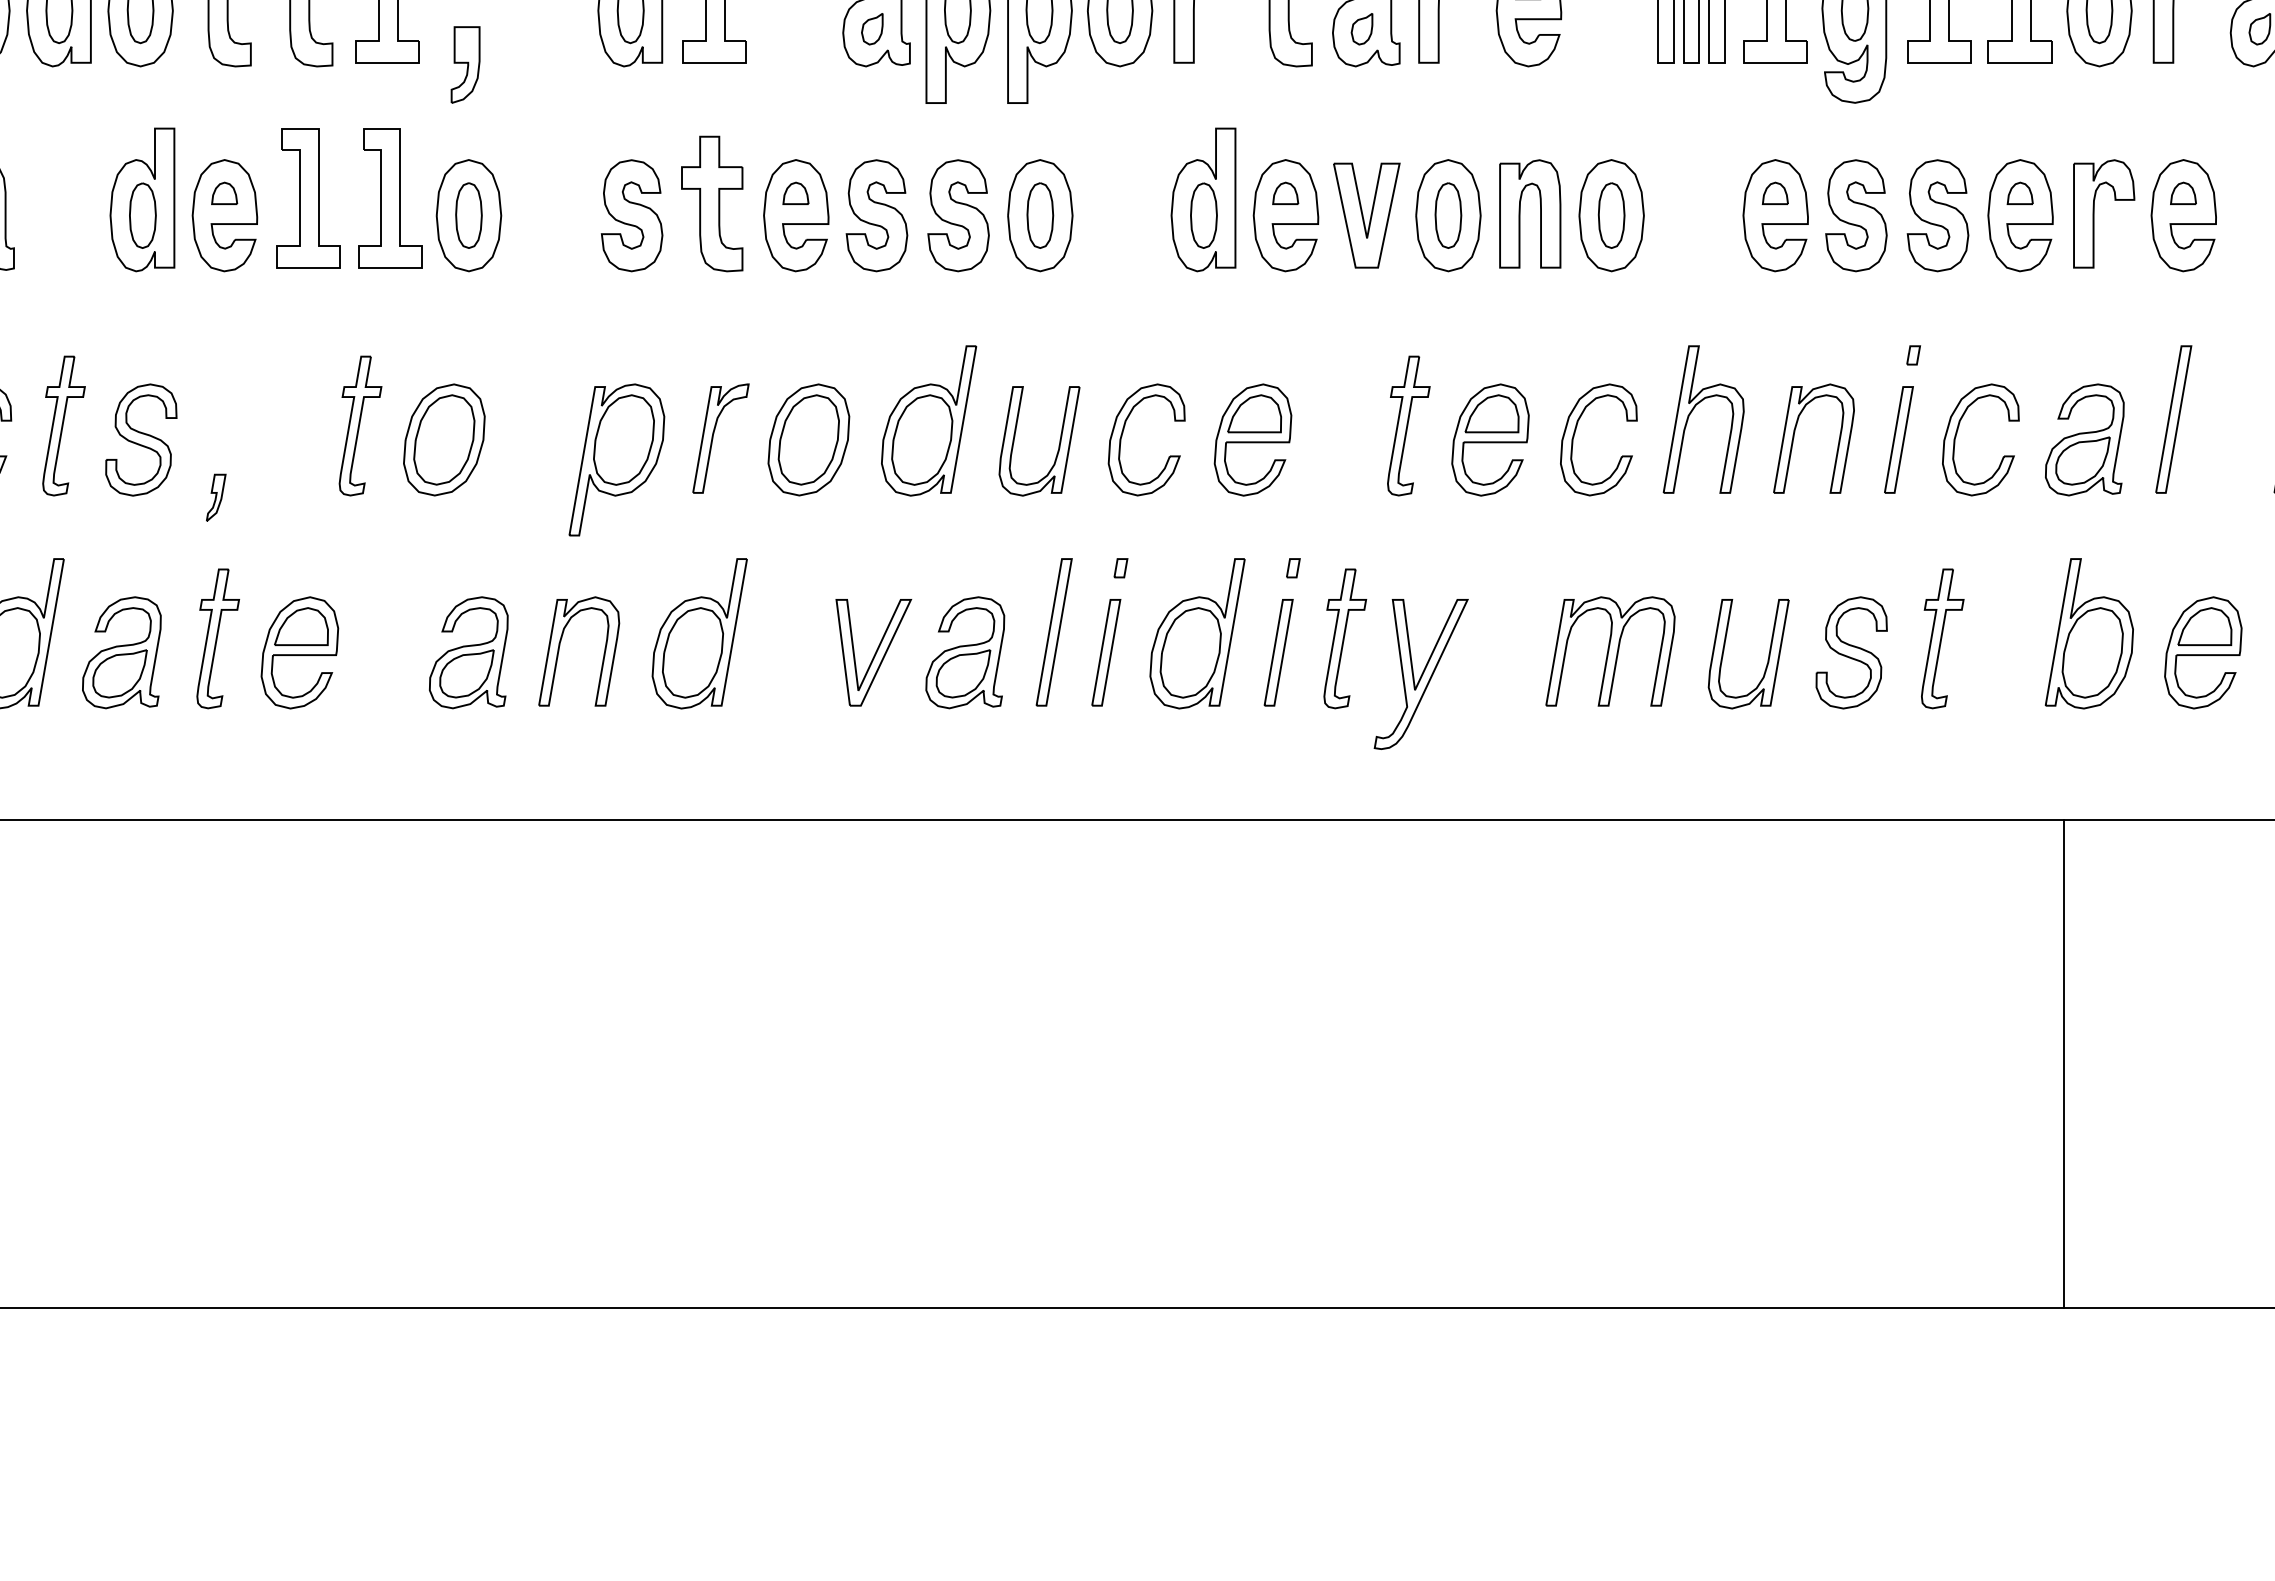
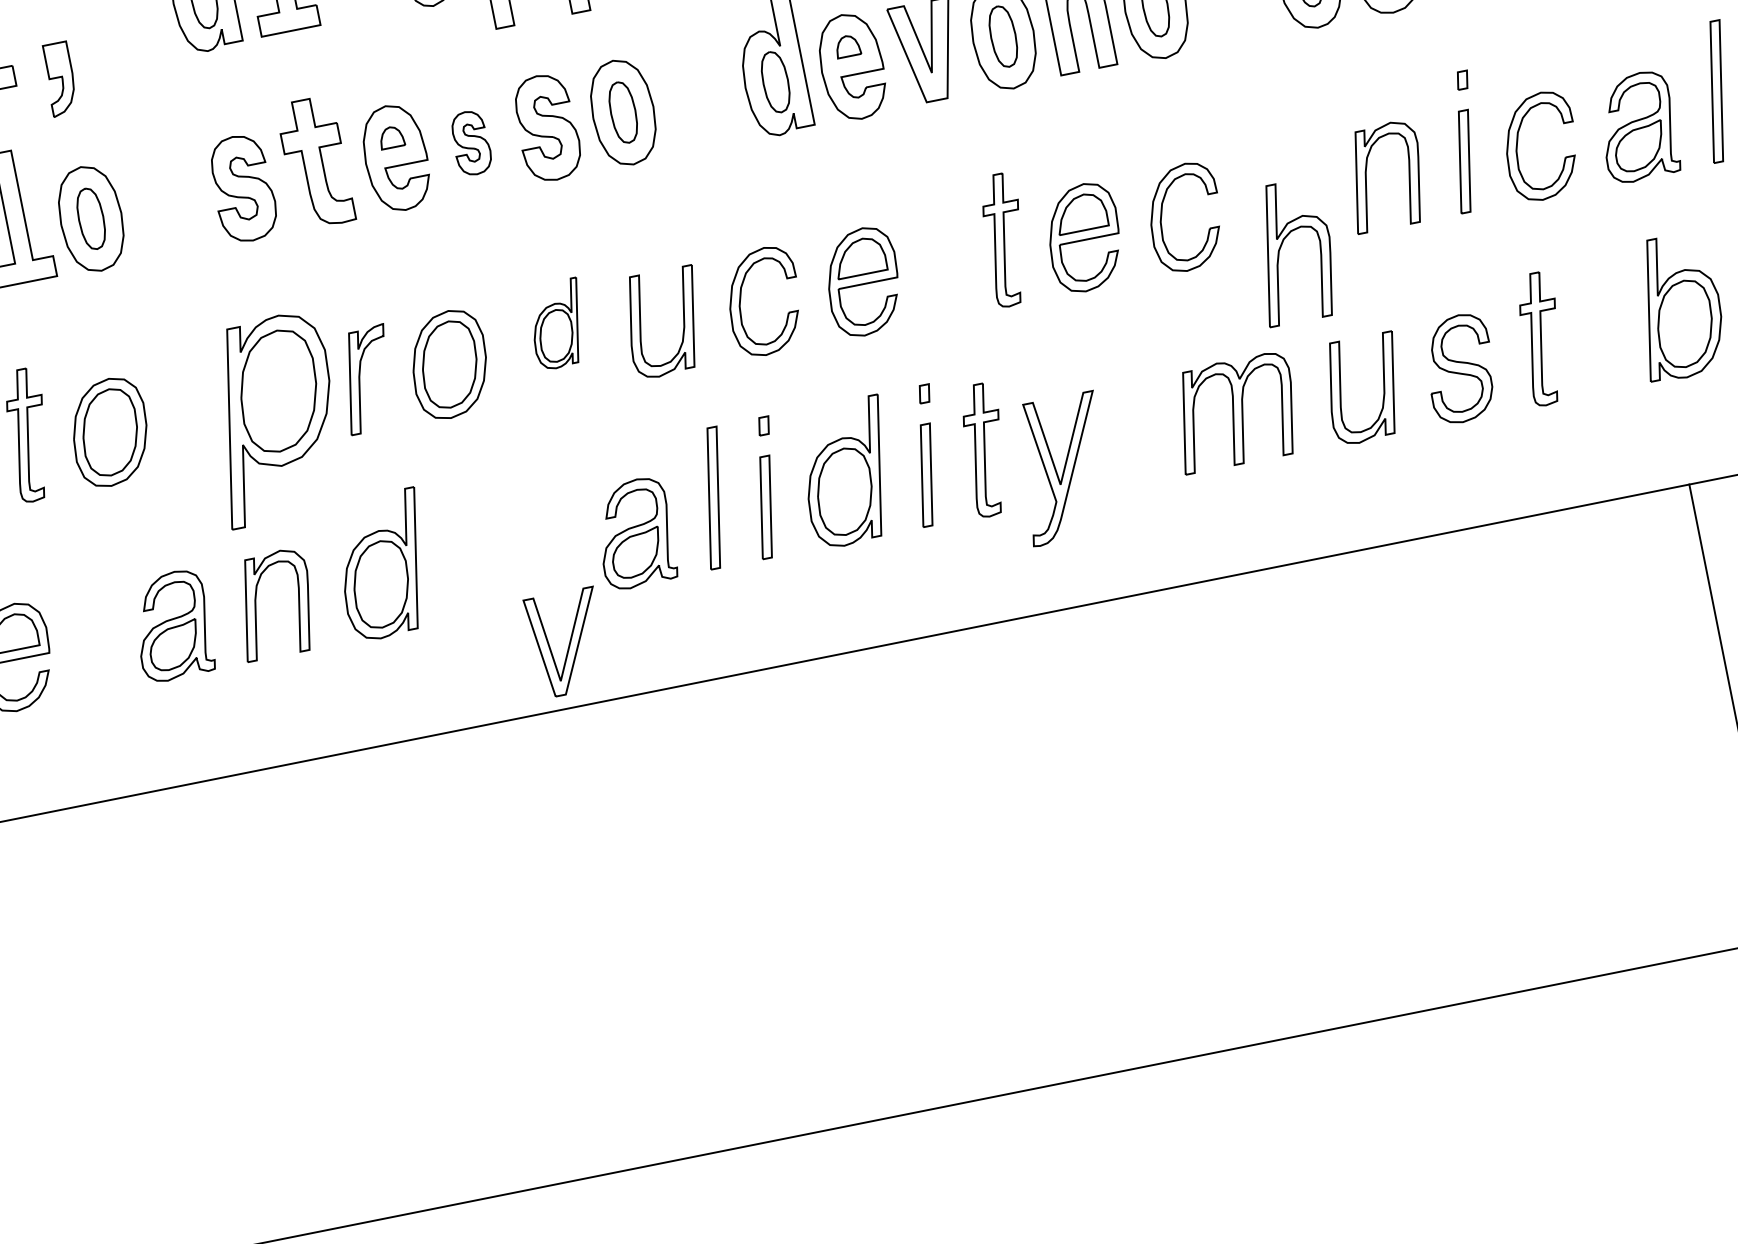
part: (876, 215) -> (470, 142), size x0.6
part: (1691, 413) -> (1281, 248), moved
part: (929, 420) -> (558, 323), size x0.6
part: (616, 459) -> (274, 418), size x1.4
part: (873, 652) -> (567, 642), moved

